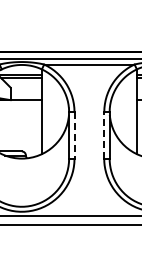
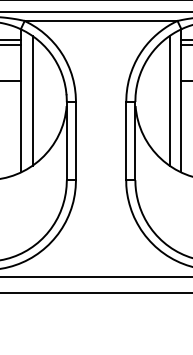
line: (48, 111) -> (31, 100), added
line: (129, 111) -> (168, 100), added
line: (104, 134) -> (126, 139), dashed -> solid
line: (74, 135) -> (75, 140), dashed -> solid

